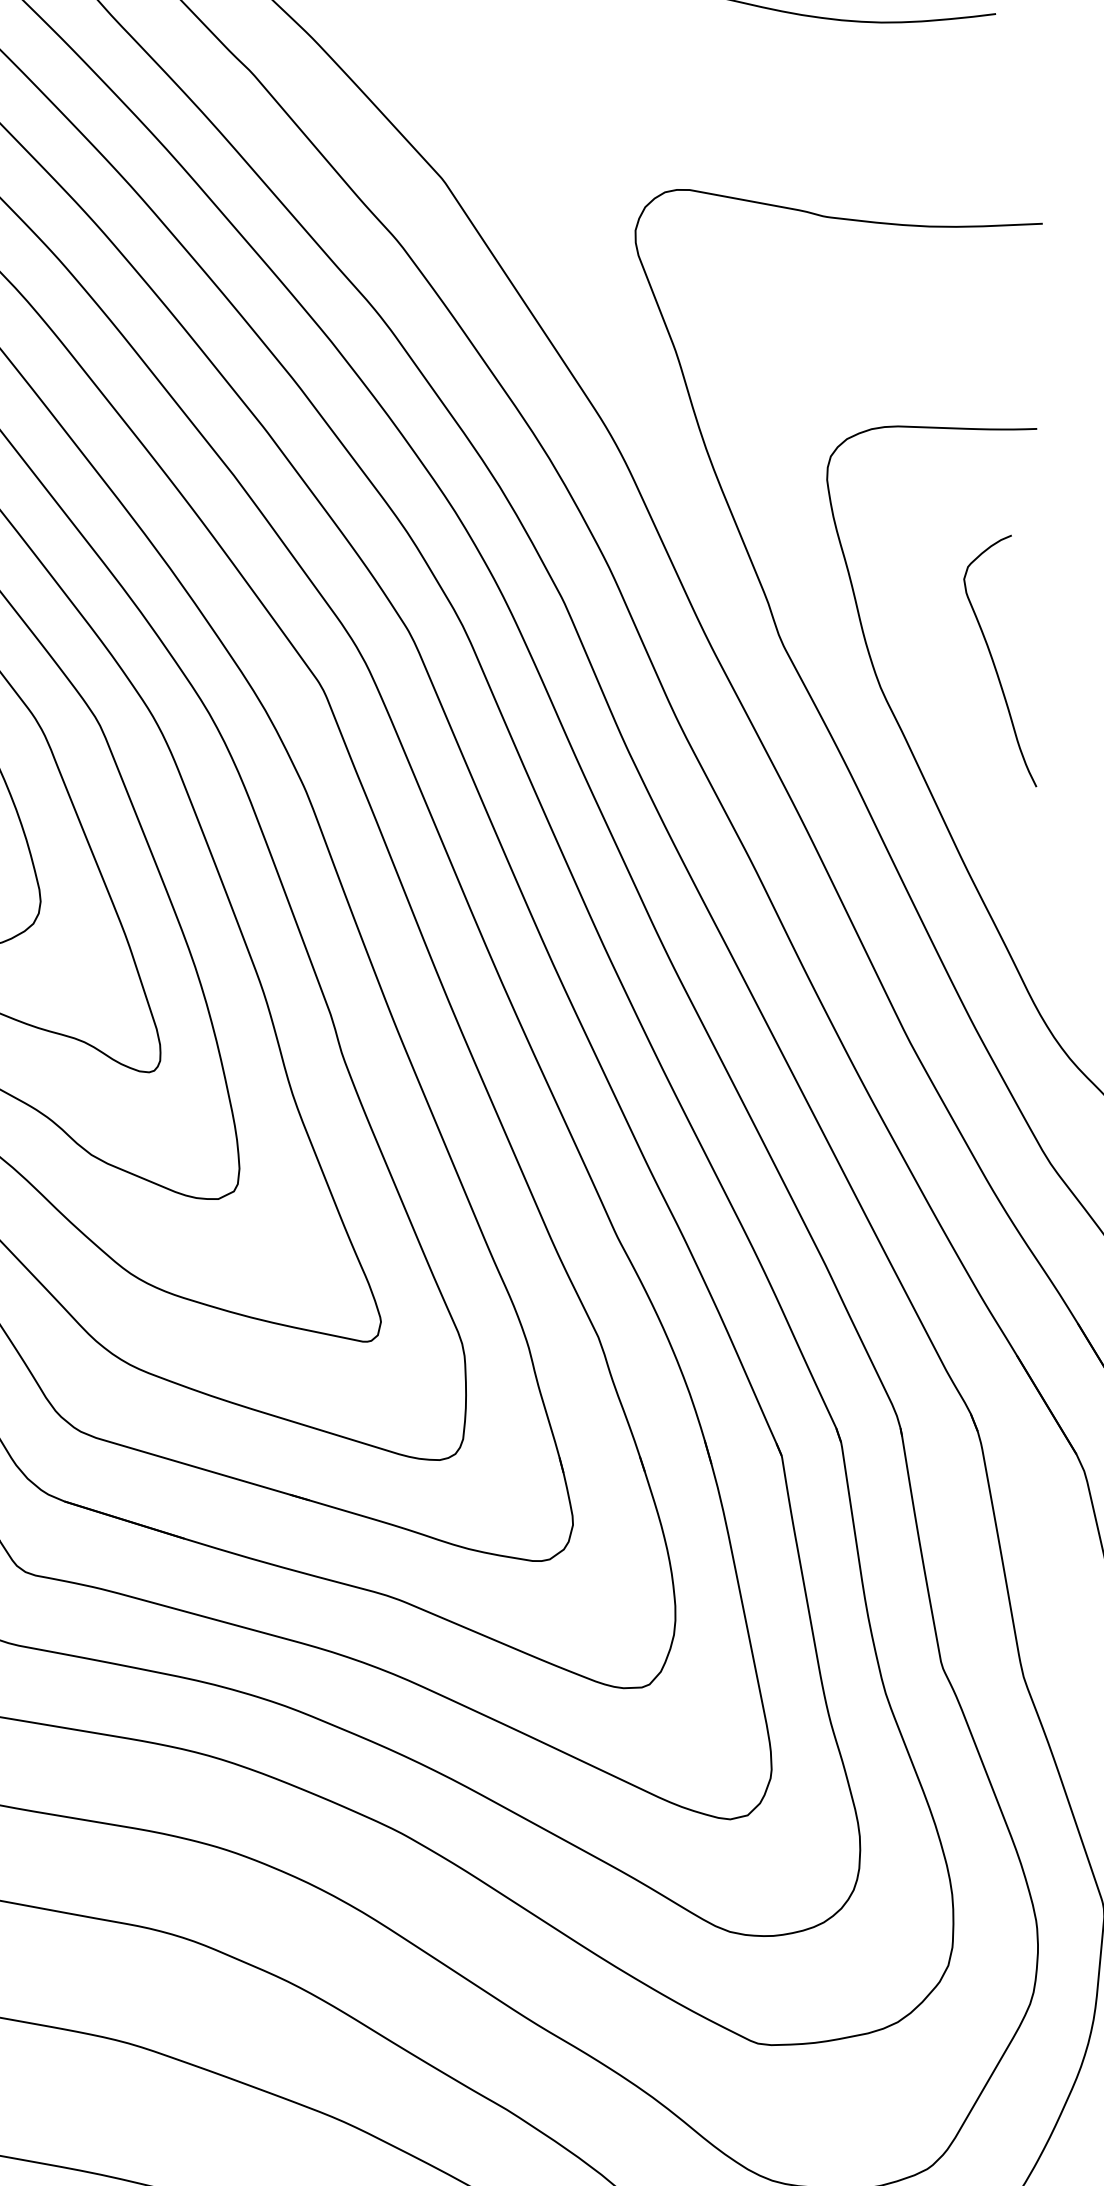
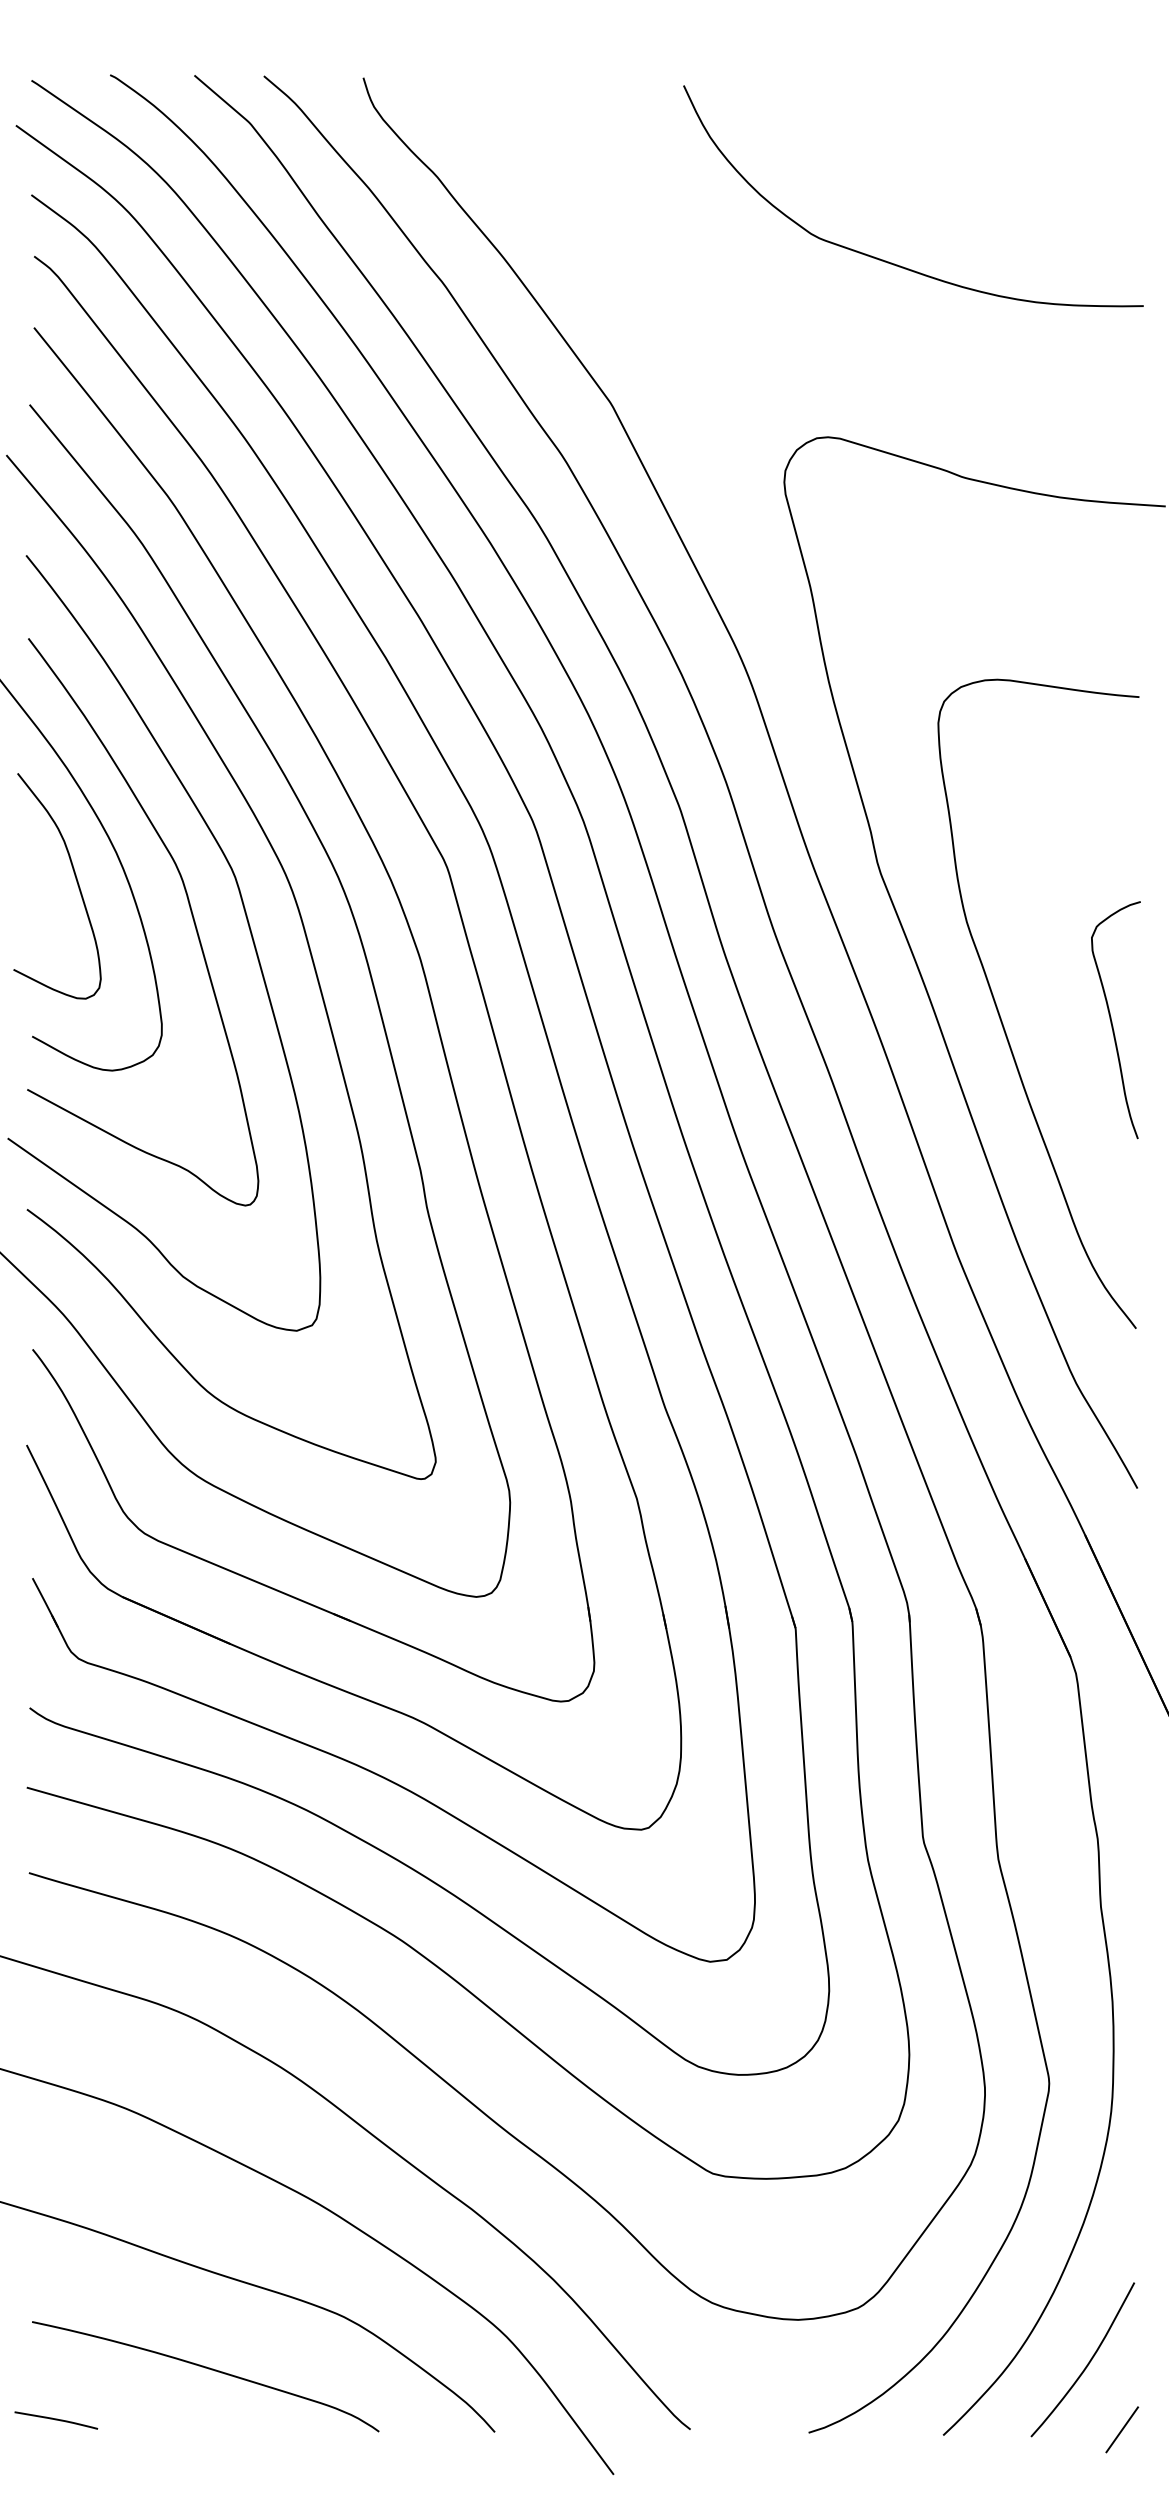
curve: (995, 665) -> (1112, 1021), moved

